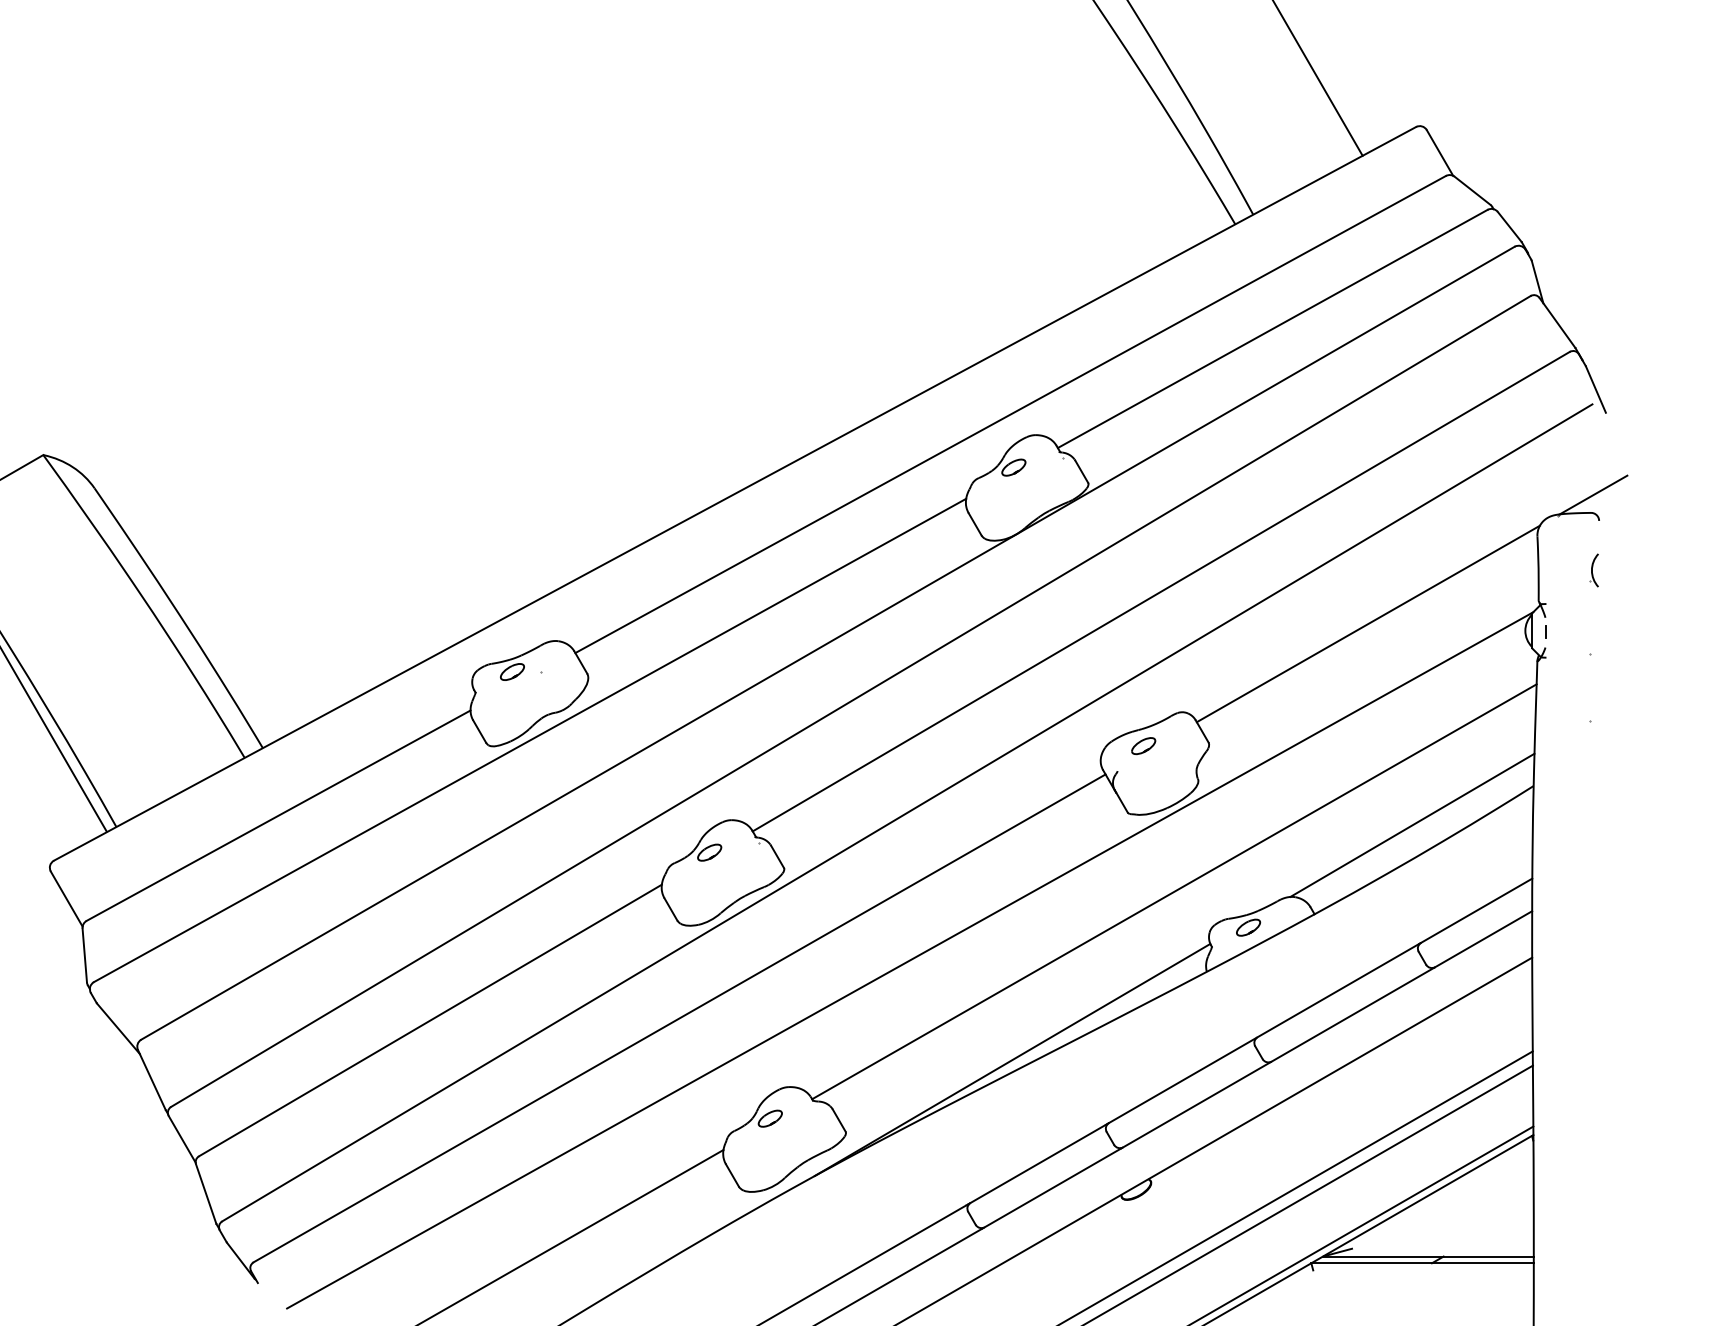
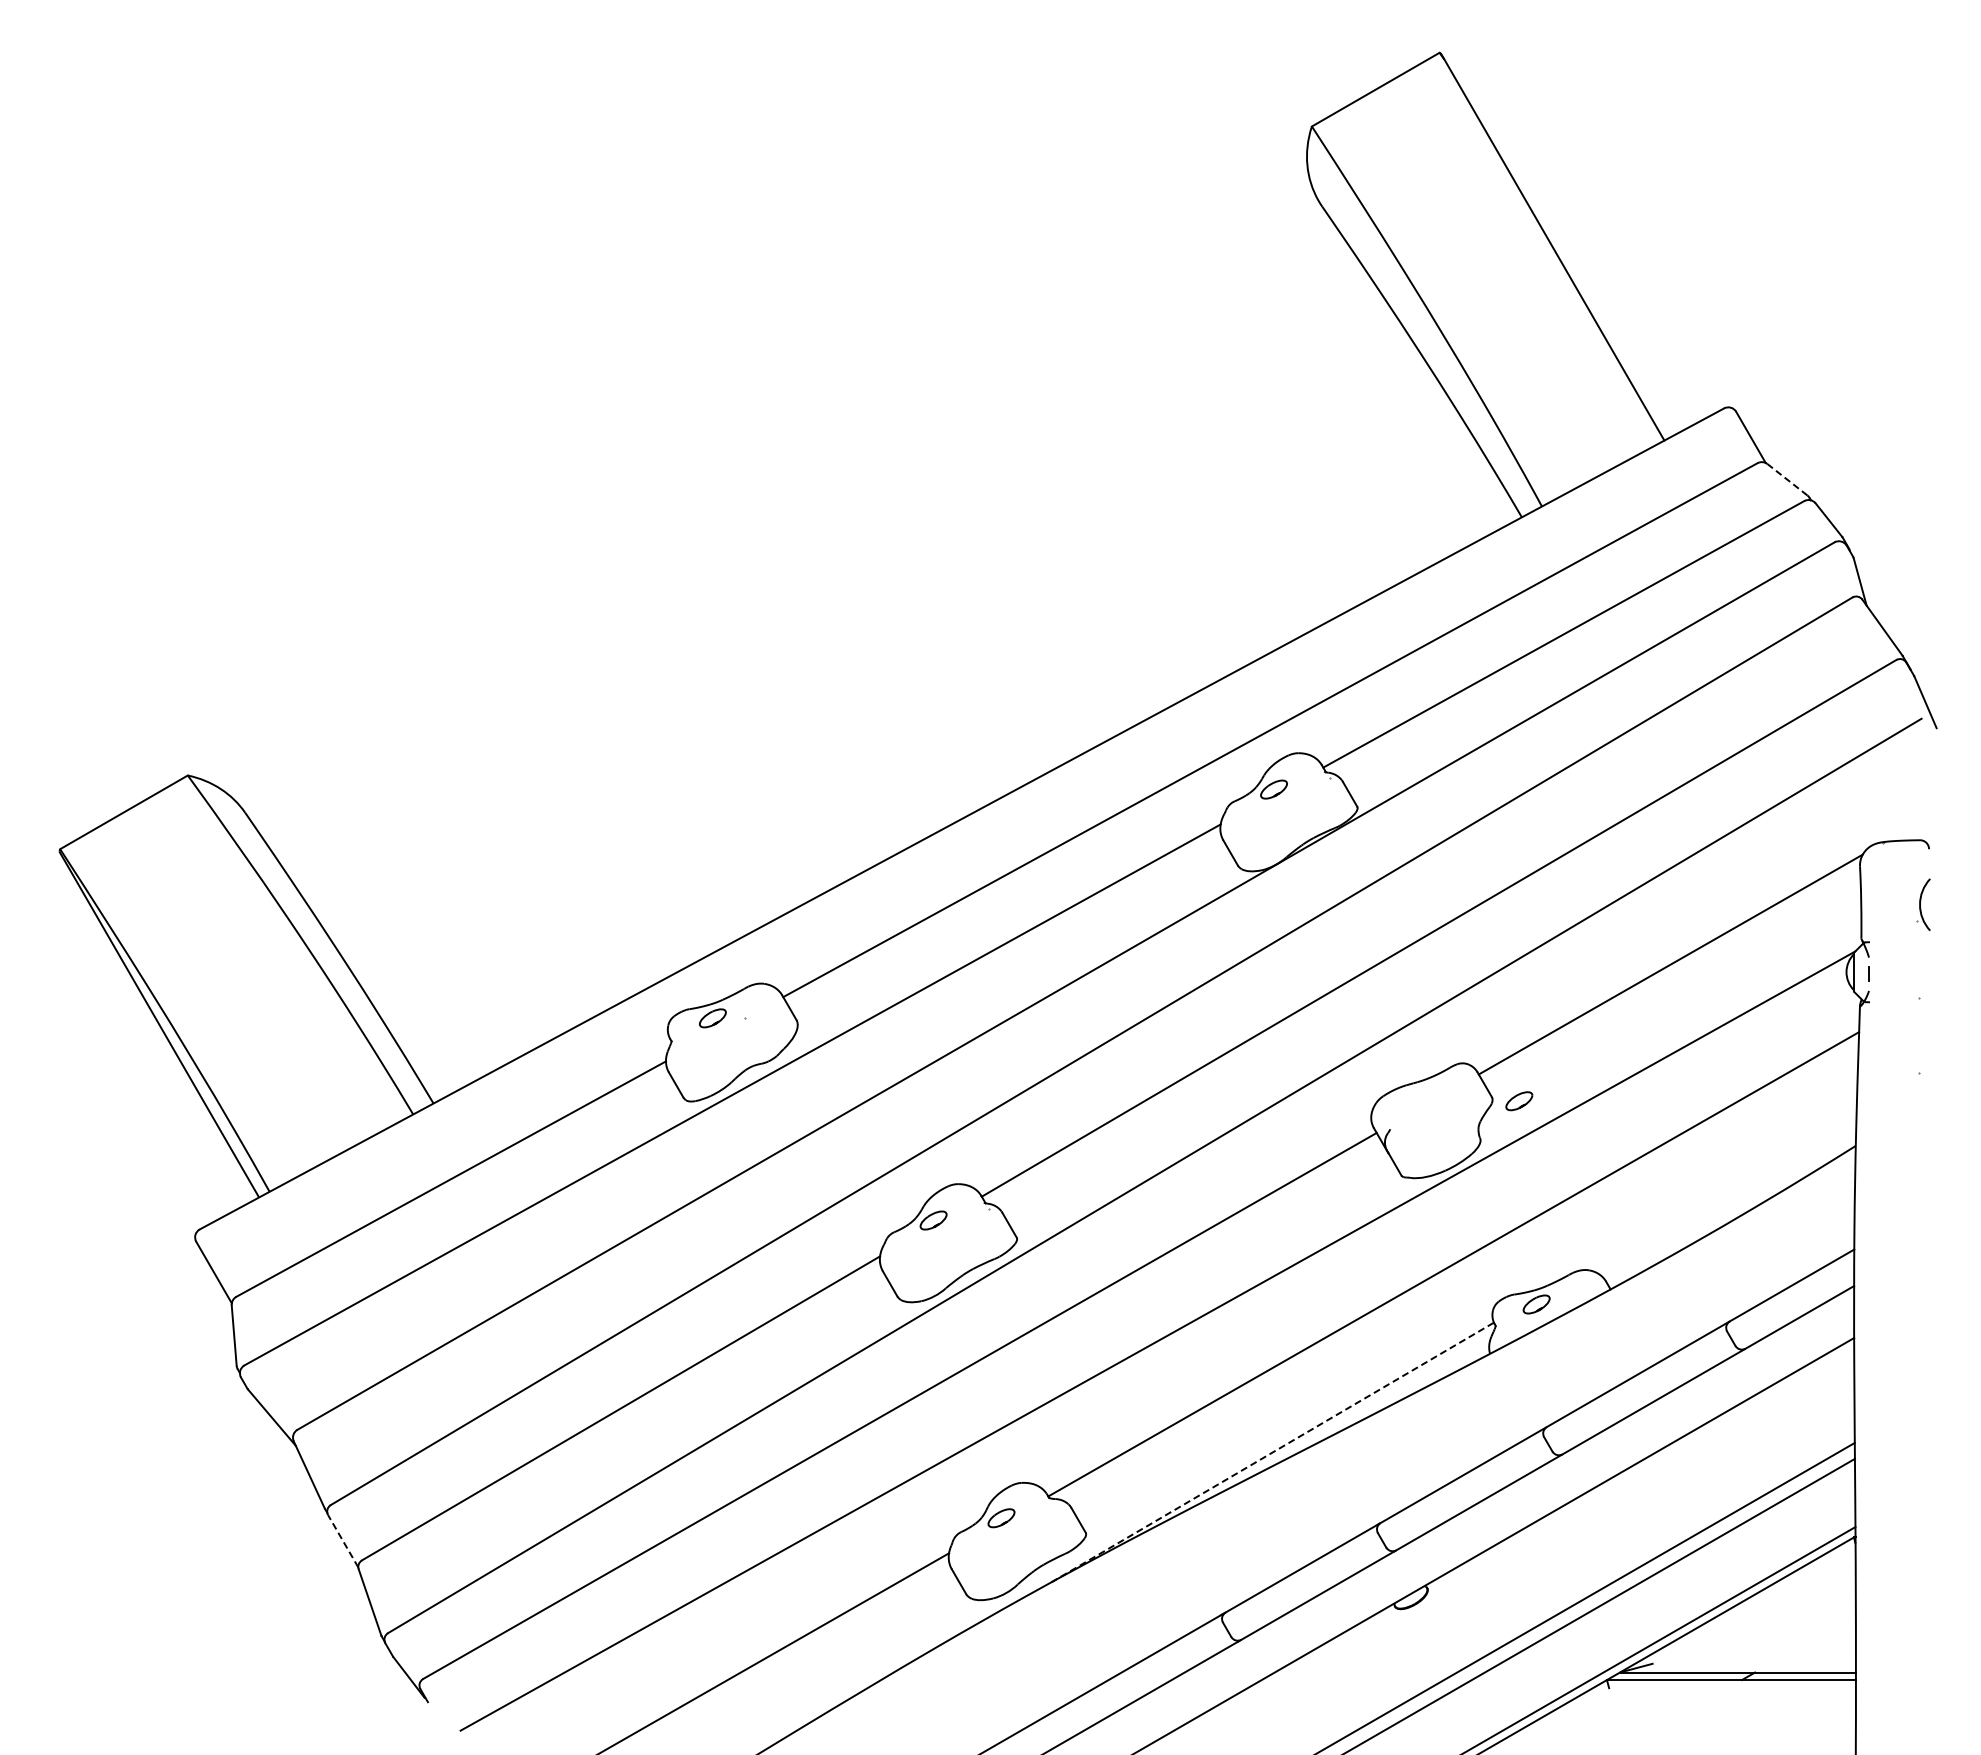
line: (1472, 190) -> (1787, 479), solid -> dashed
line: (1593, 494) -> (1922, 819), removed
part: (1594, 570) -> (1923, 904), size x1.4
part: (1143, 746) -> (1519, 1101), moved
line: (1411, 824) -> (1719, 1189), removed
line: (1012, 1059) -> (1272, 1452), solid -> dashed
line: (182, 1138) -> (343, 1540), solid -> dashed

